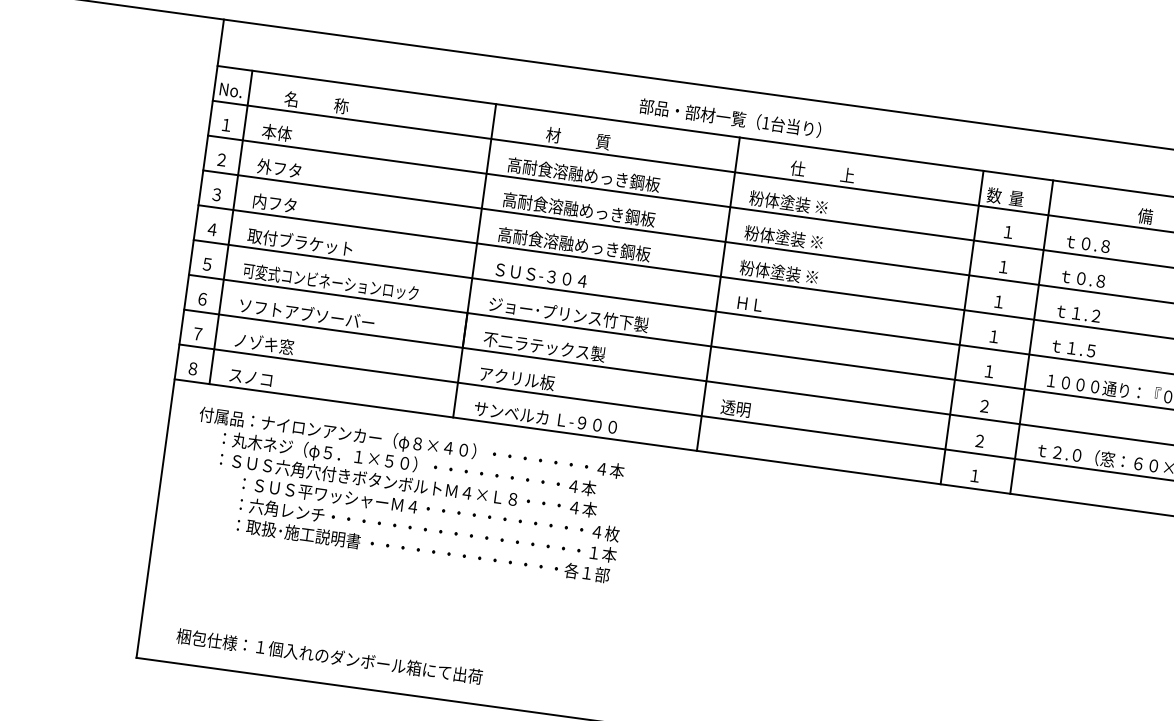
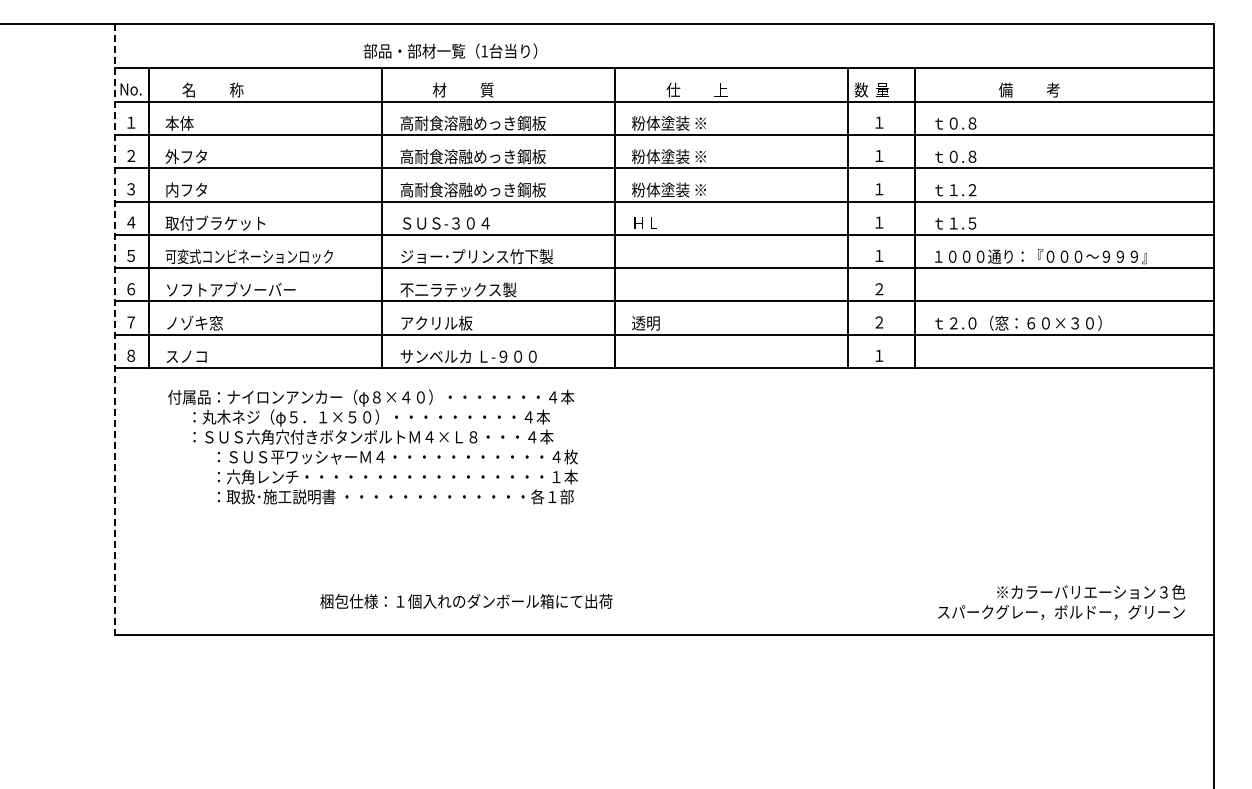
text: (730, 117) -> (450, 50), moved
line: (180, 339) -> (115, 329), solid -> dashed
text: (406, 494) -> (372, 446), moved
text: (329, 656) -> (466, 601), moved

